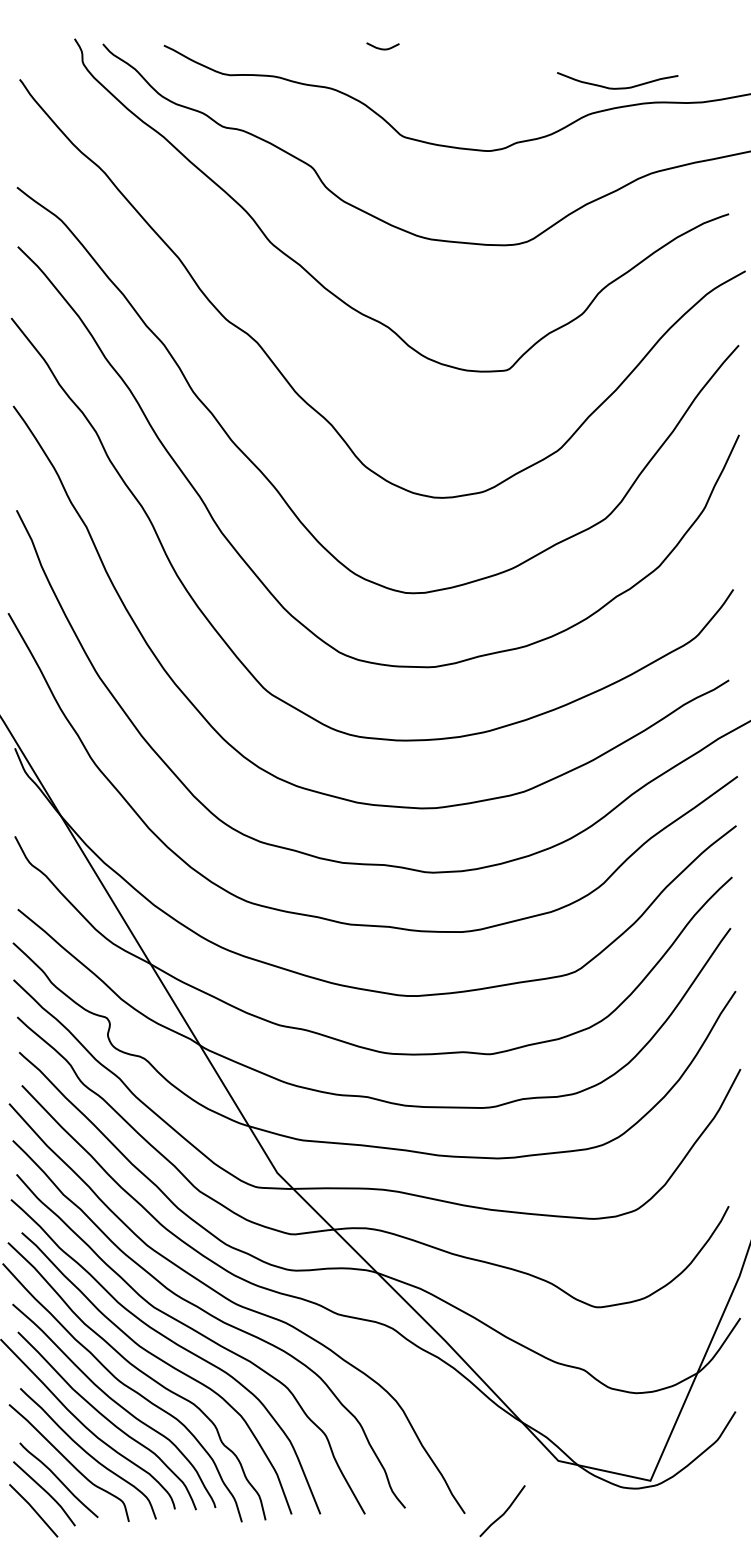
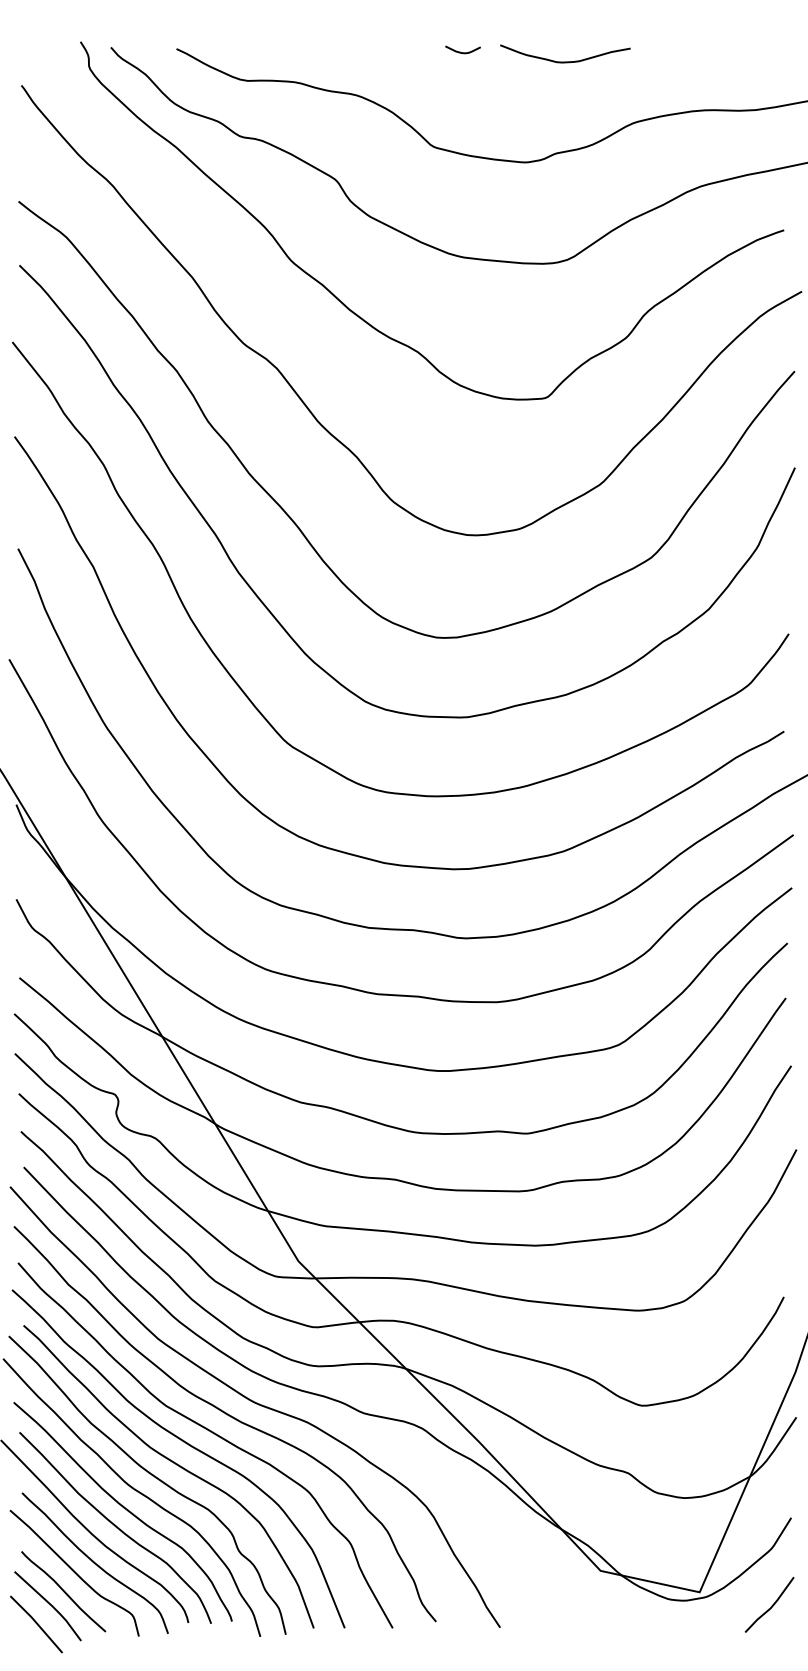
curve: (380, 47) -> (460, 51), moved
curve: (617, 87) -> (565, 61), moved
line: (504, 1511) -> (771, 1605), moved

